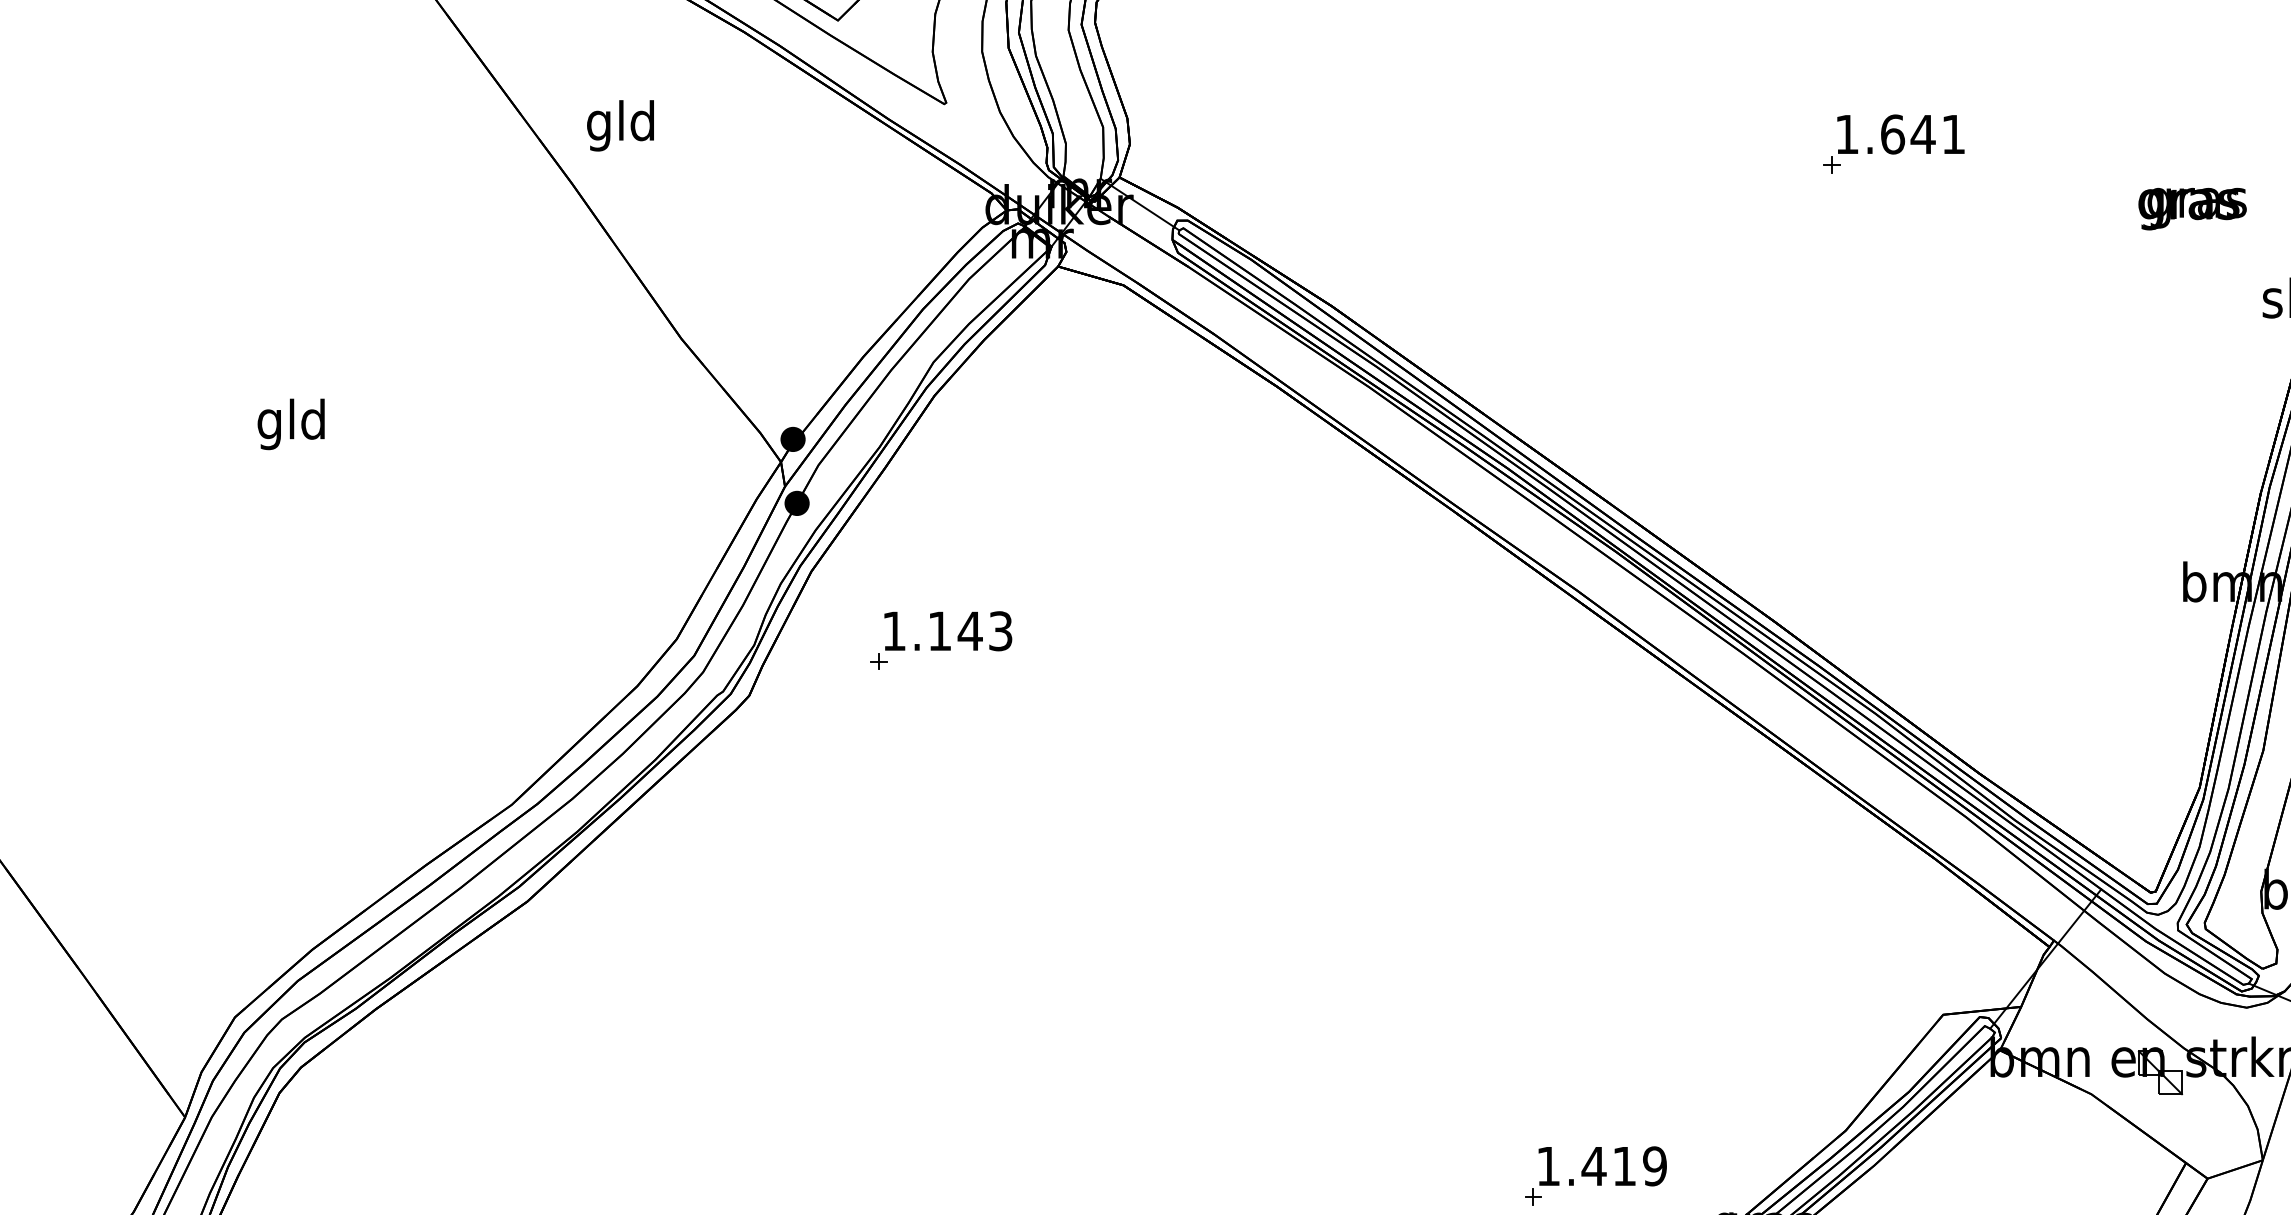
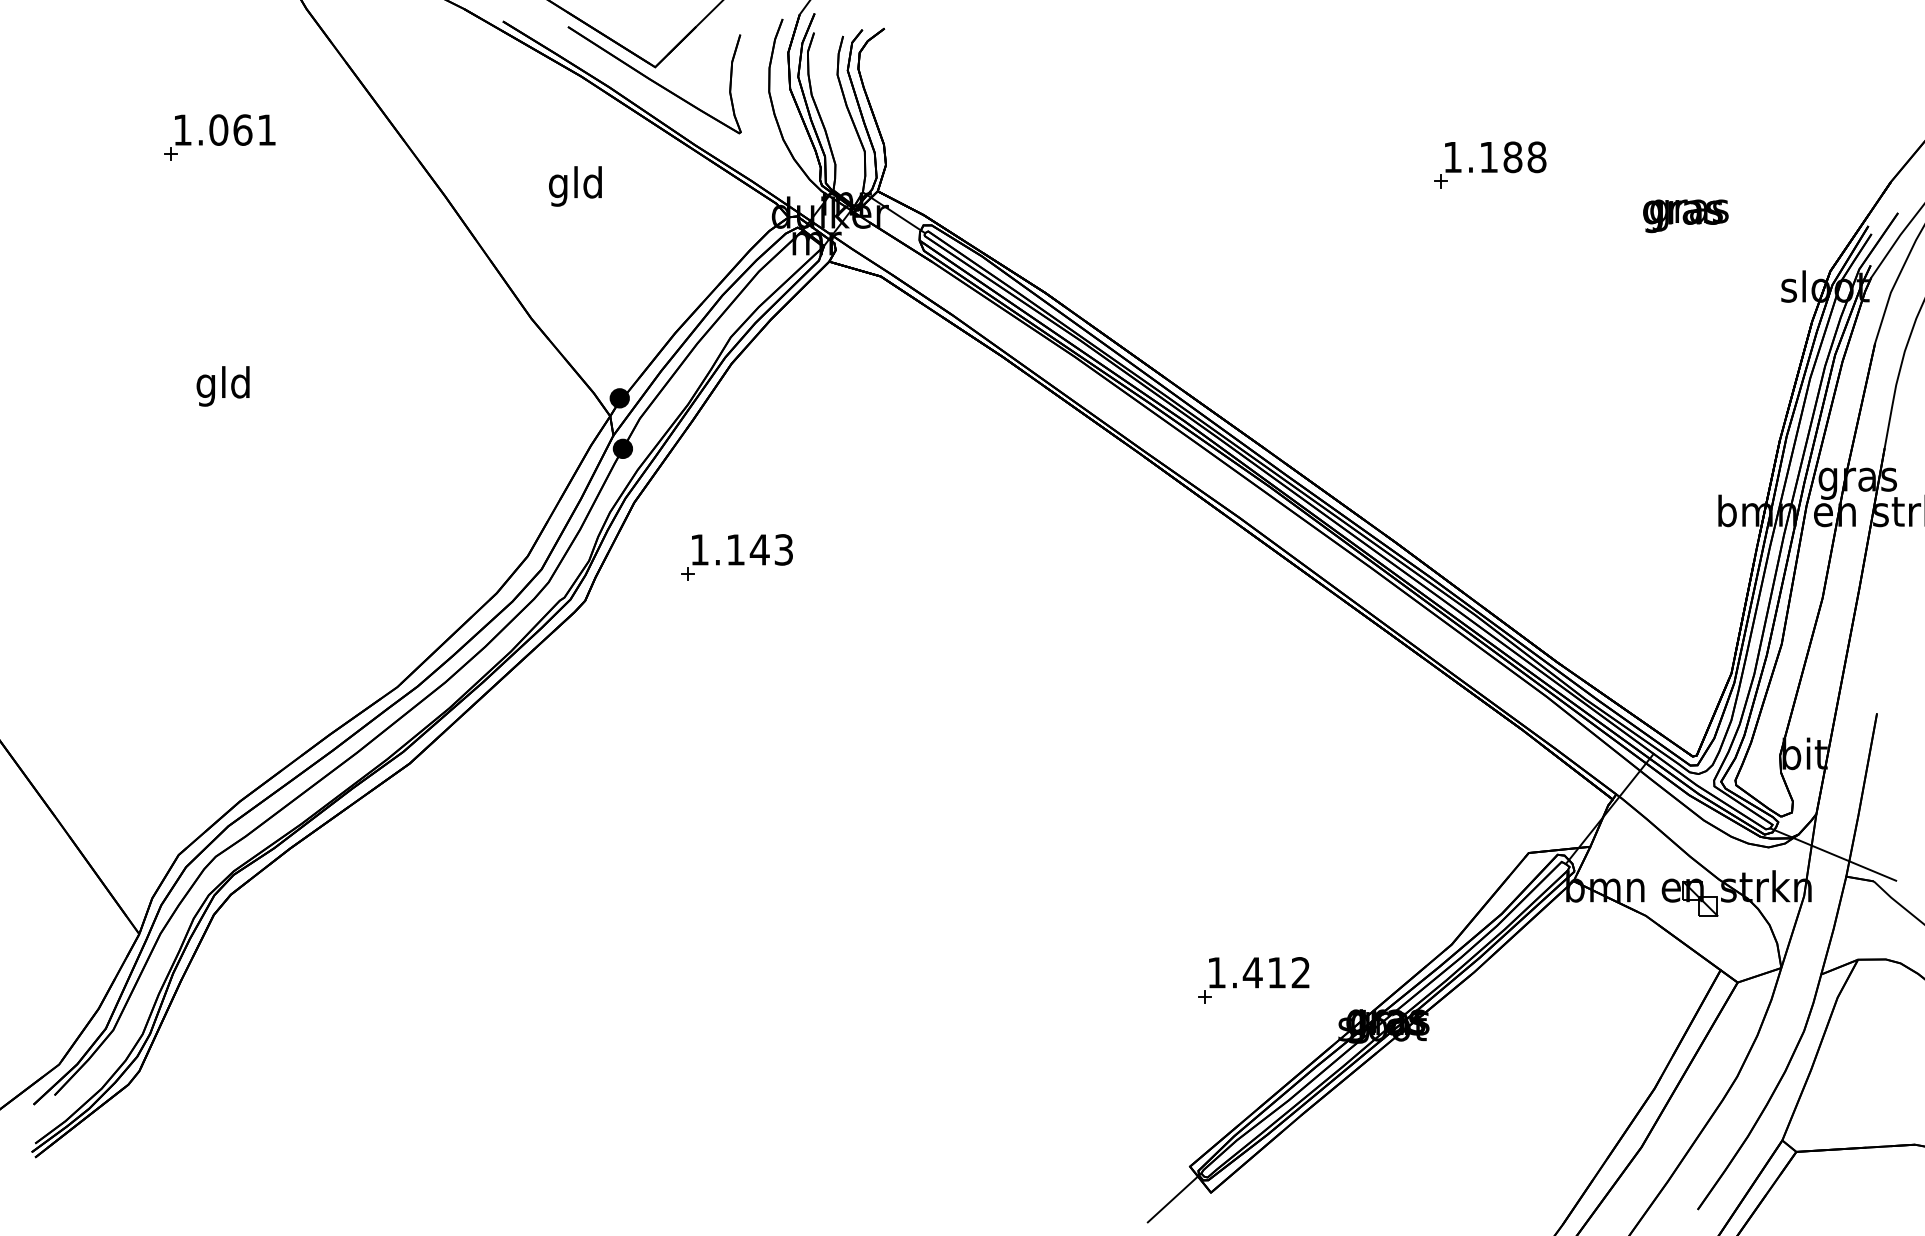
part: (286, 109) -> (219, 137), added
text: (620, 125) -> (575, 186), moved
text: (1922, 134) -> (1512, 157), 1.641 -> 1.188
text: (2192, 209) -> (1685, 216), moved
text: (1654, 1165) -> (1300, 972), 1.419 -> 1.412

